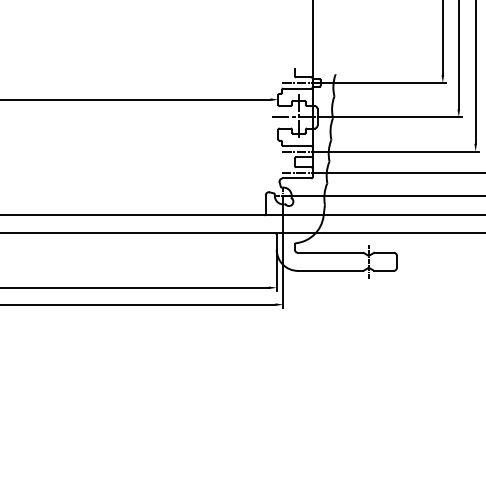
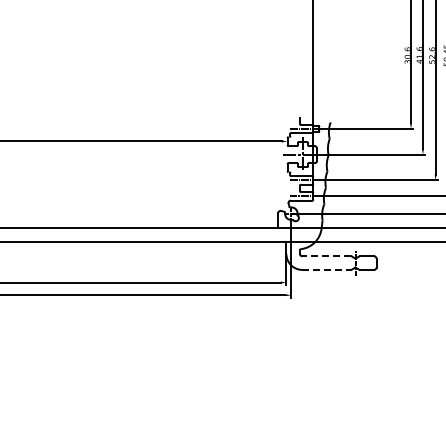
line: (330, 253) -> (326, 256), solid -> dashed
line: (330, 270) -> (326, 269), solid -> dashed

